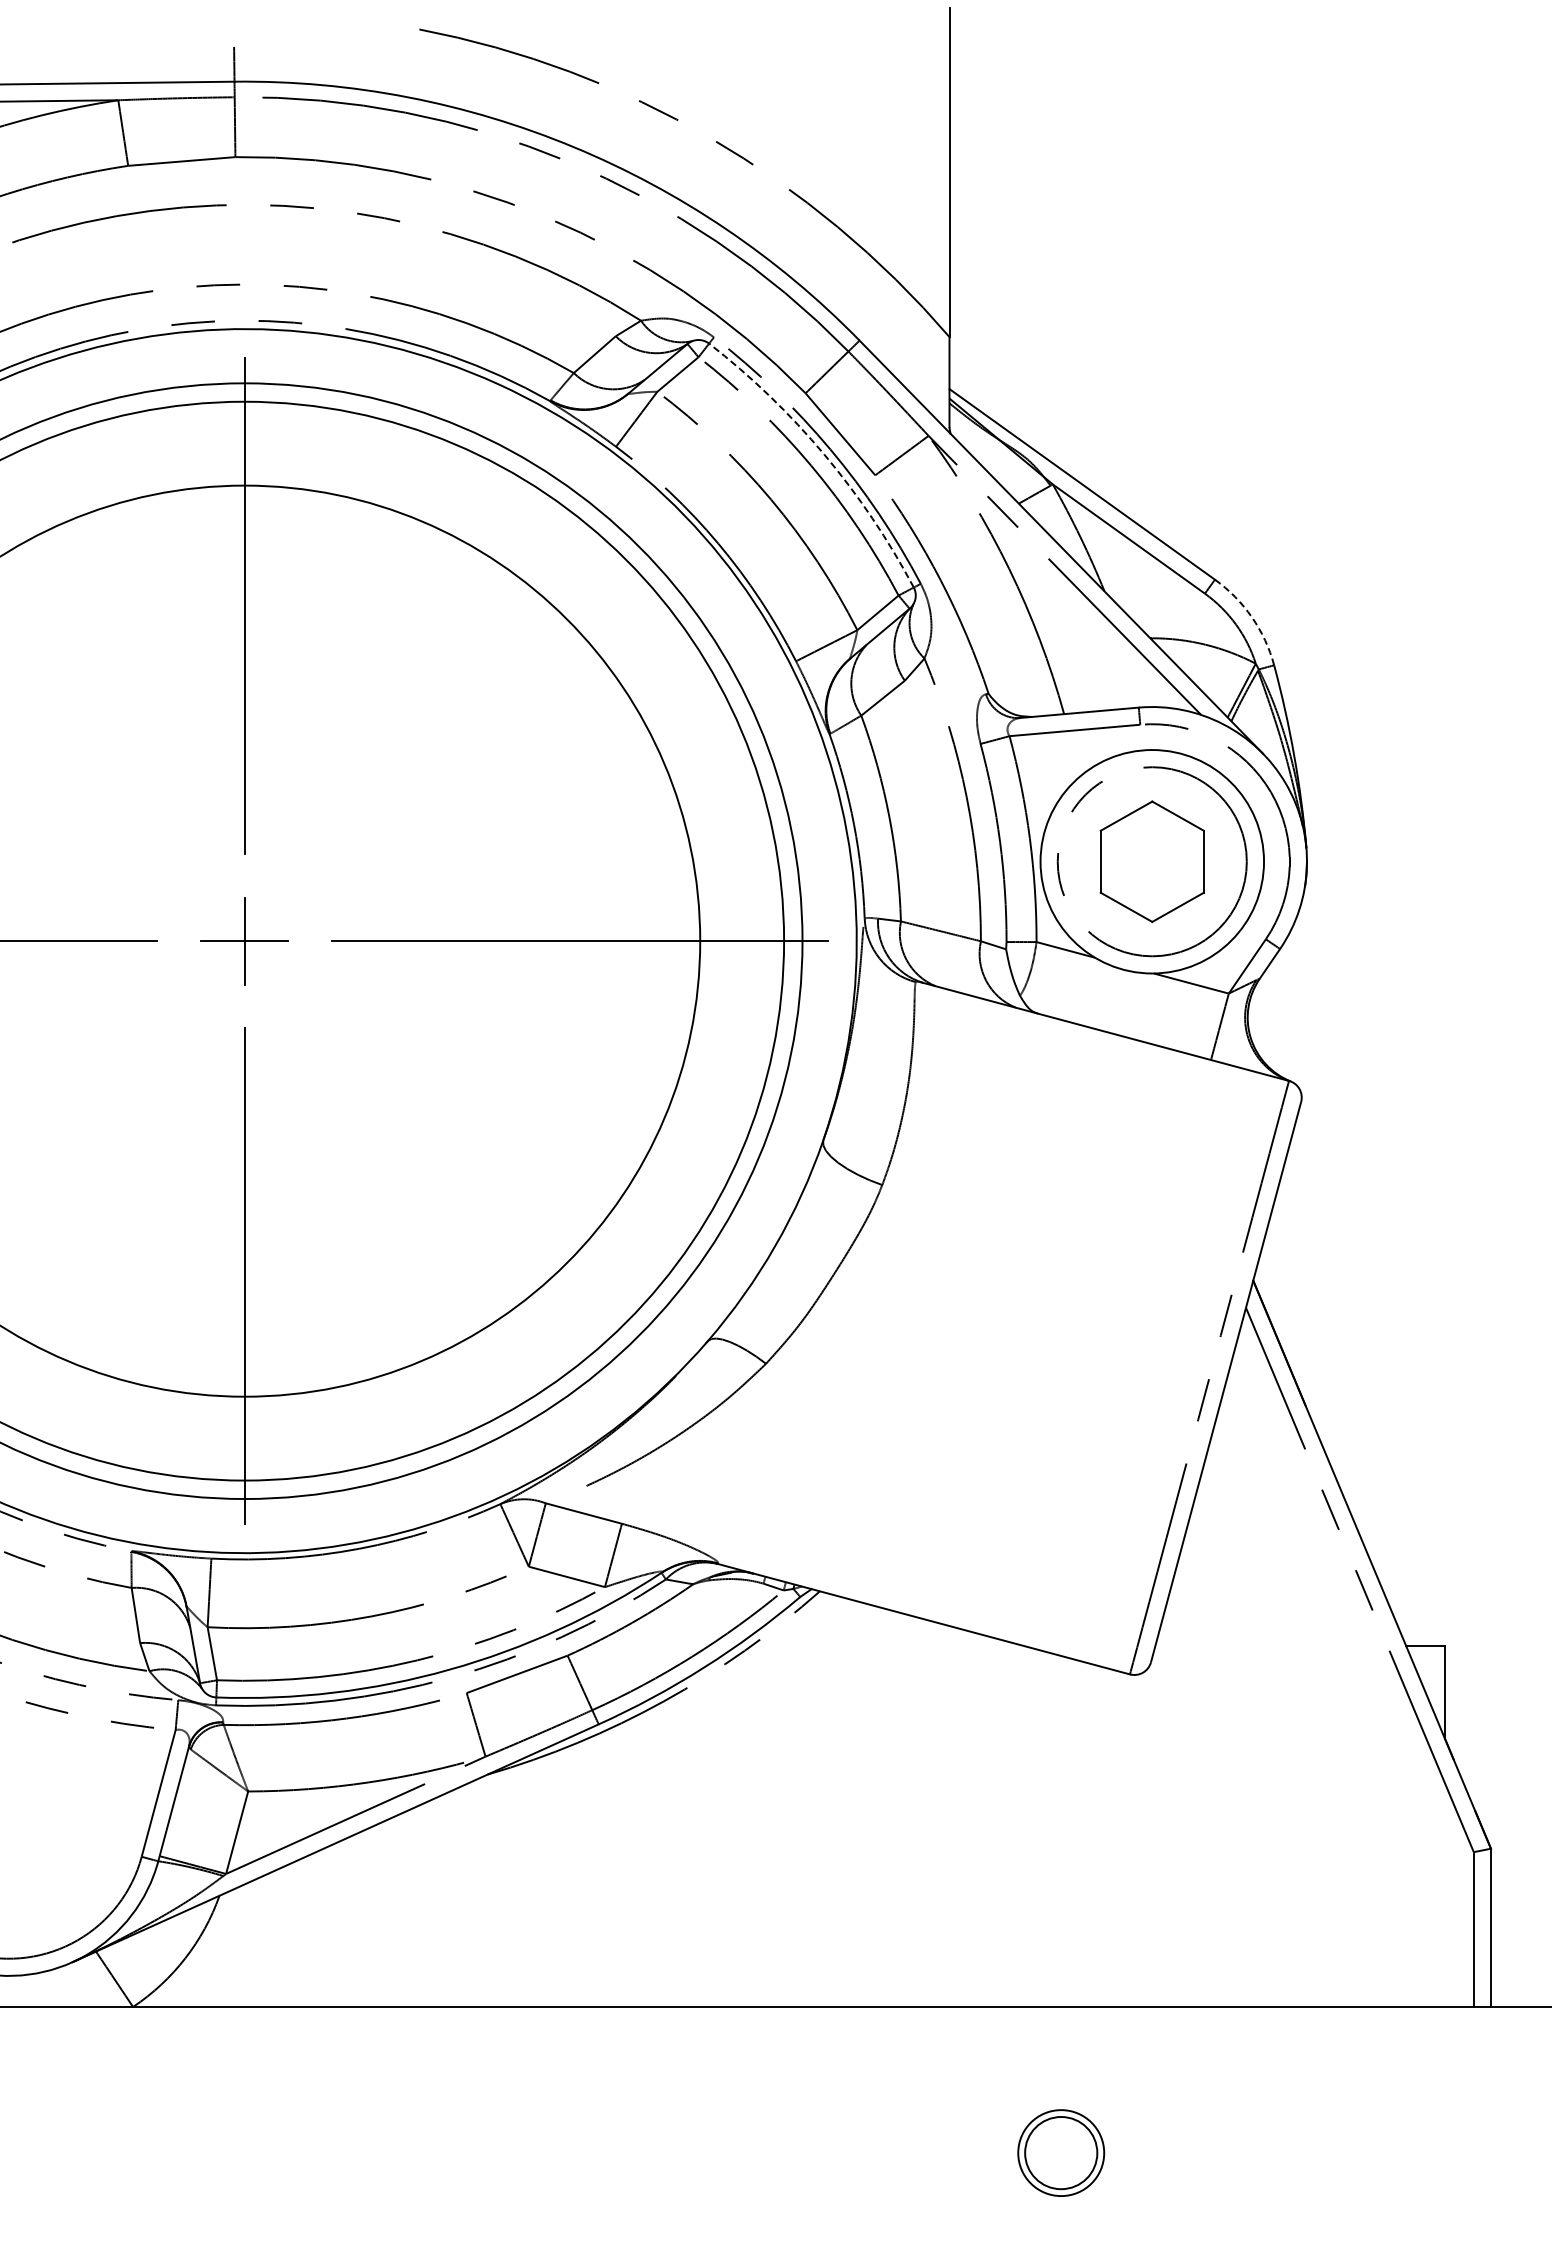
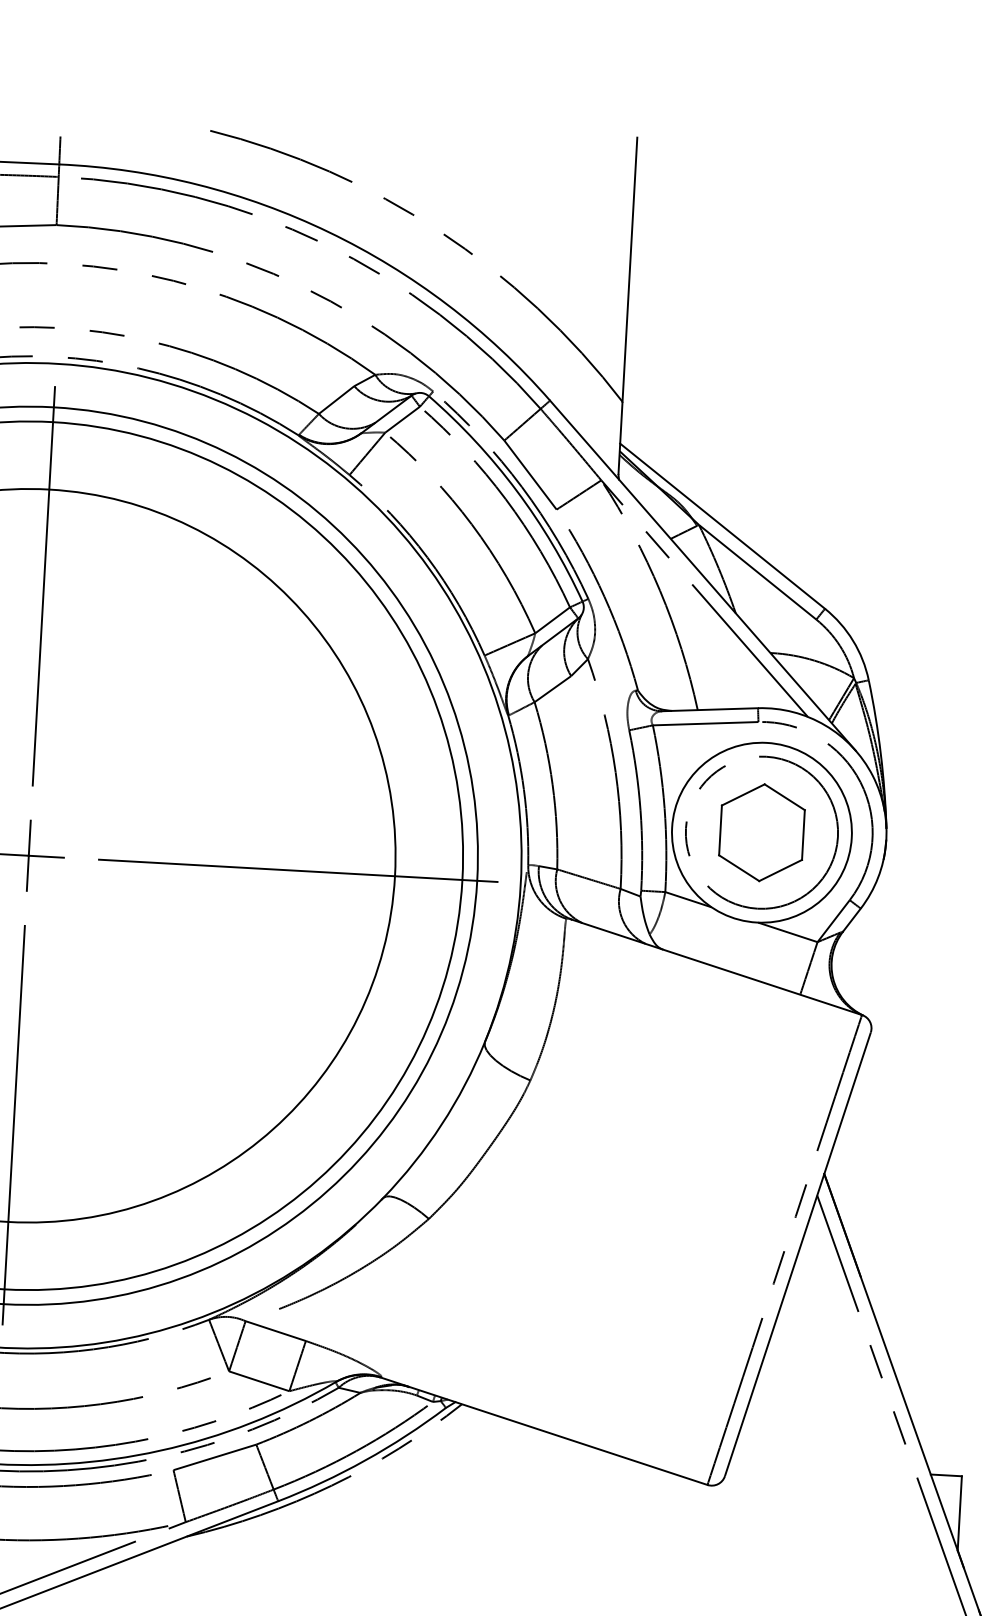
arc: (824, 454) -> (516, 490), dashed -> solid
arc: (1251, 617) -> (852, 640), dashed -> solid

